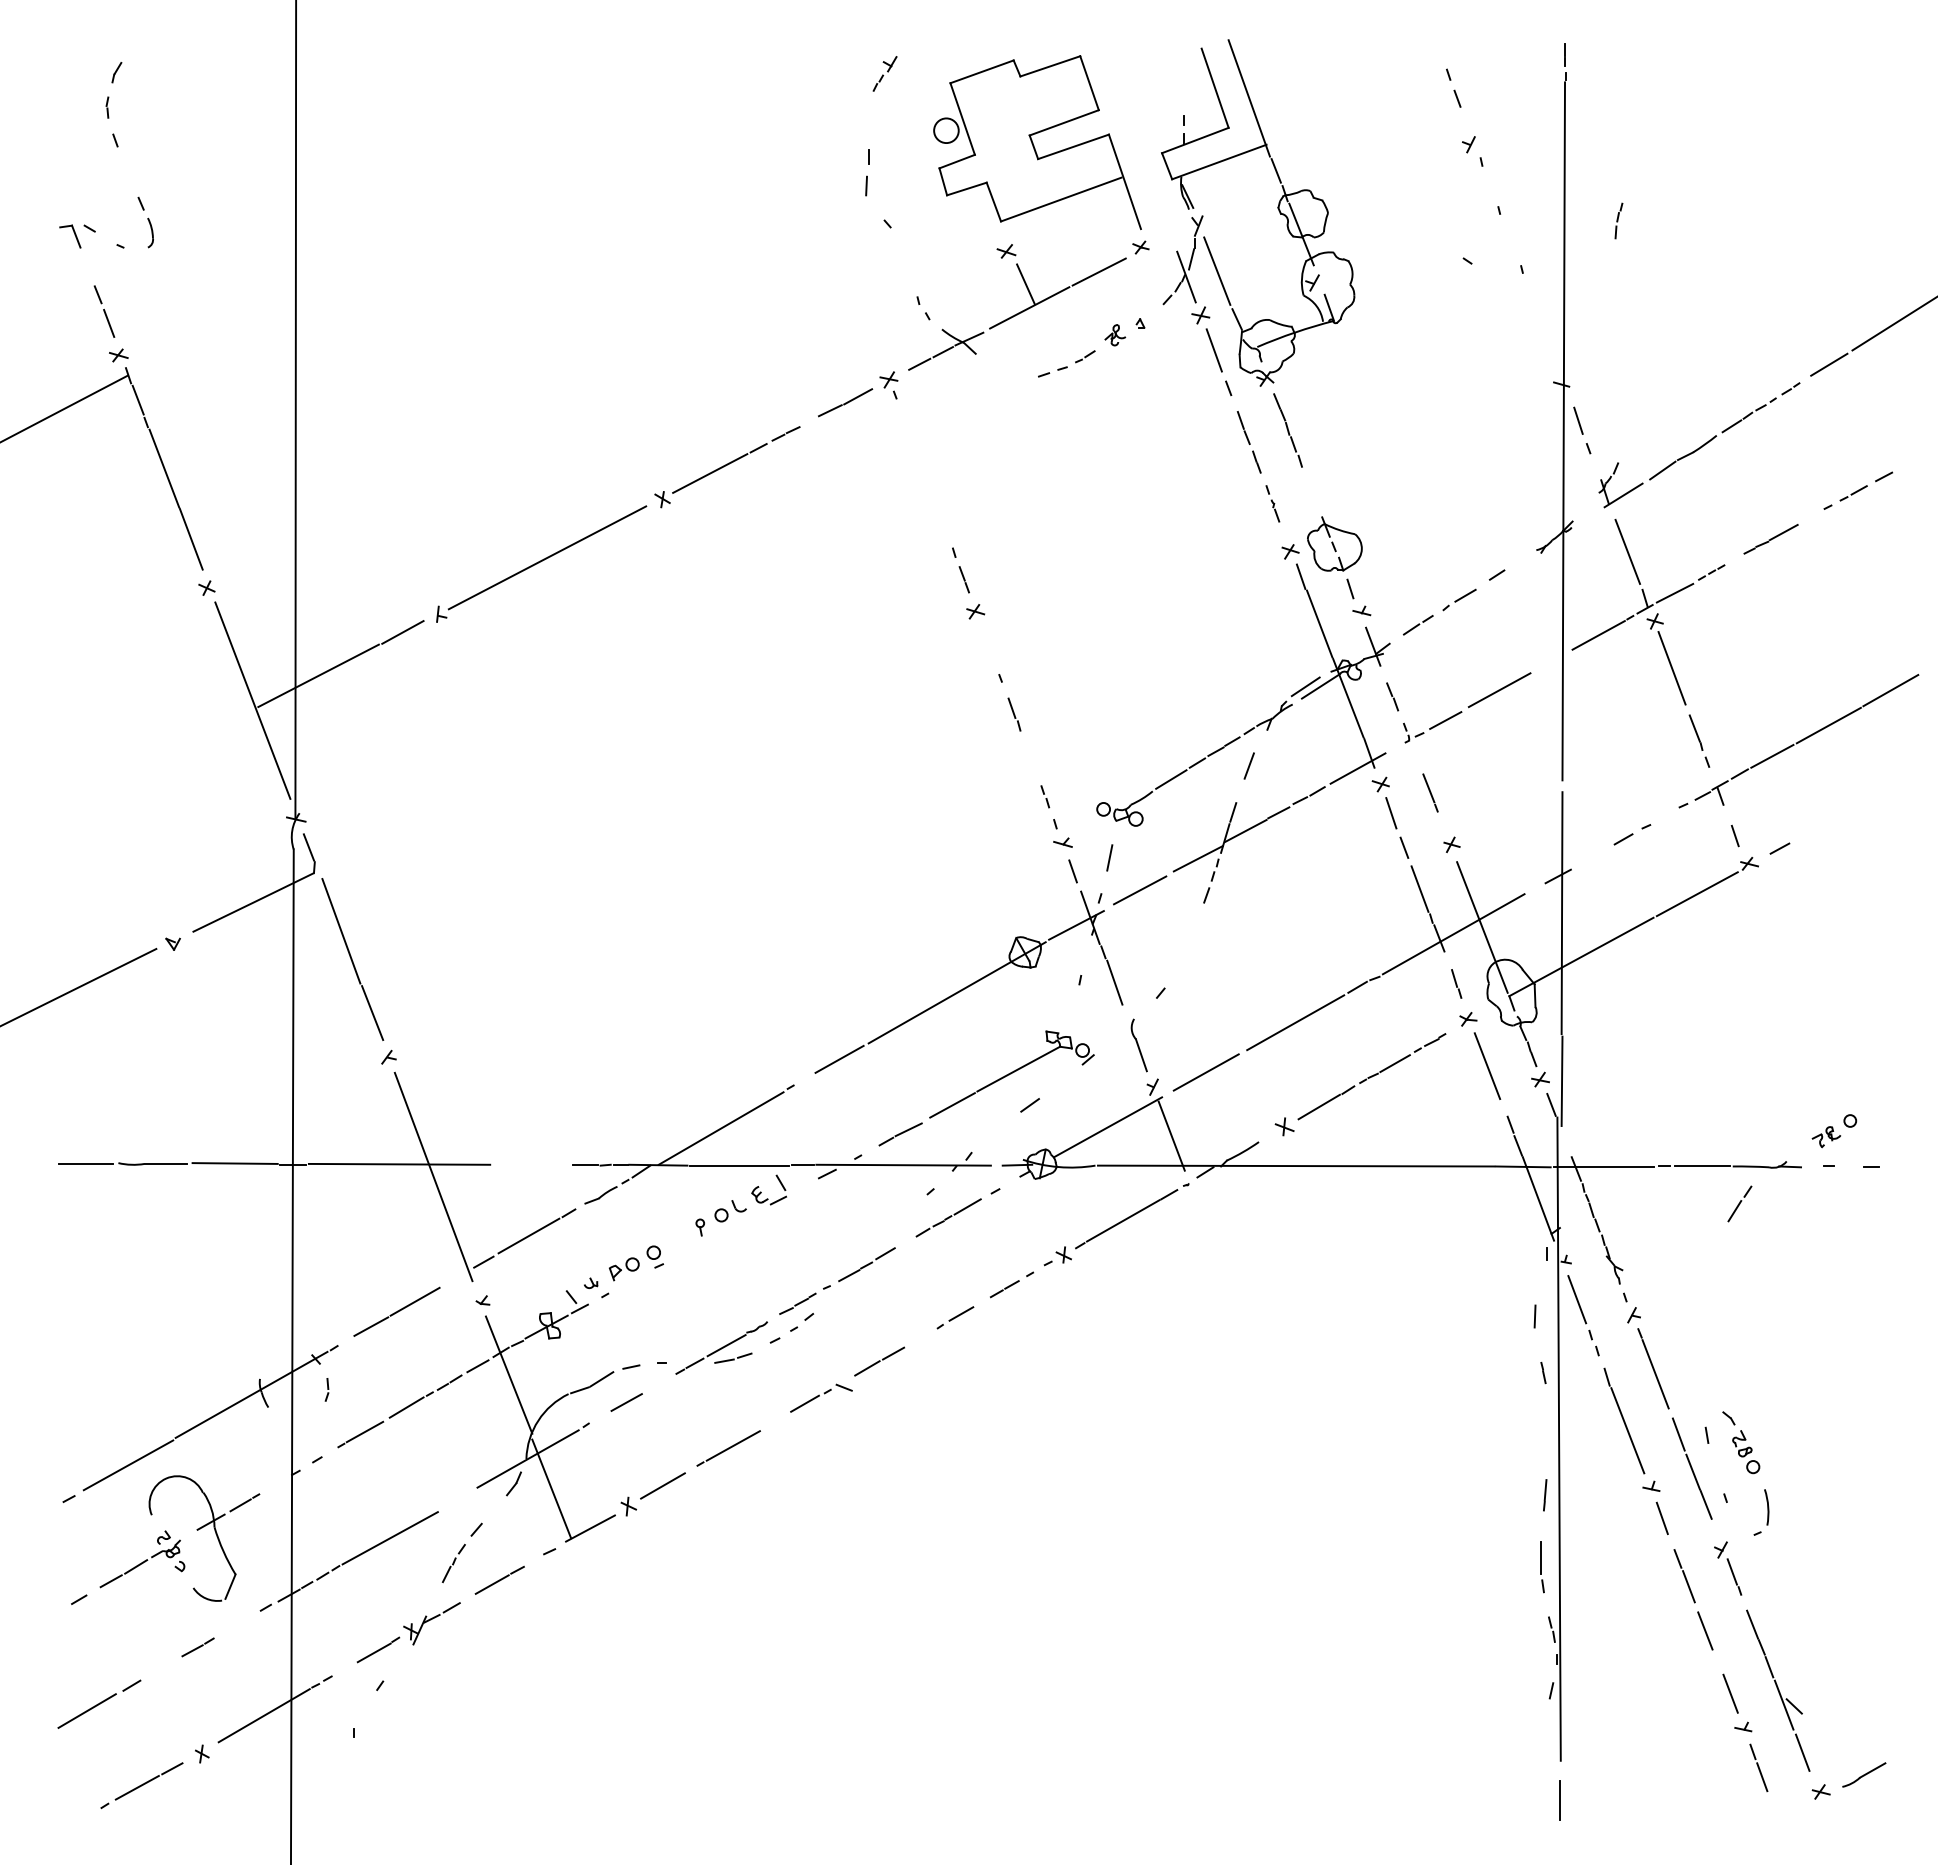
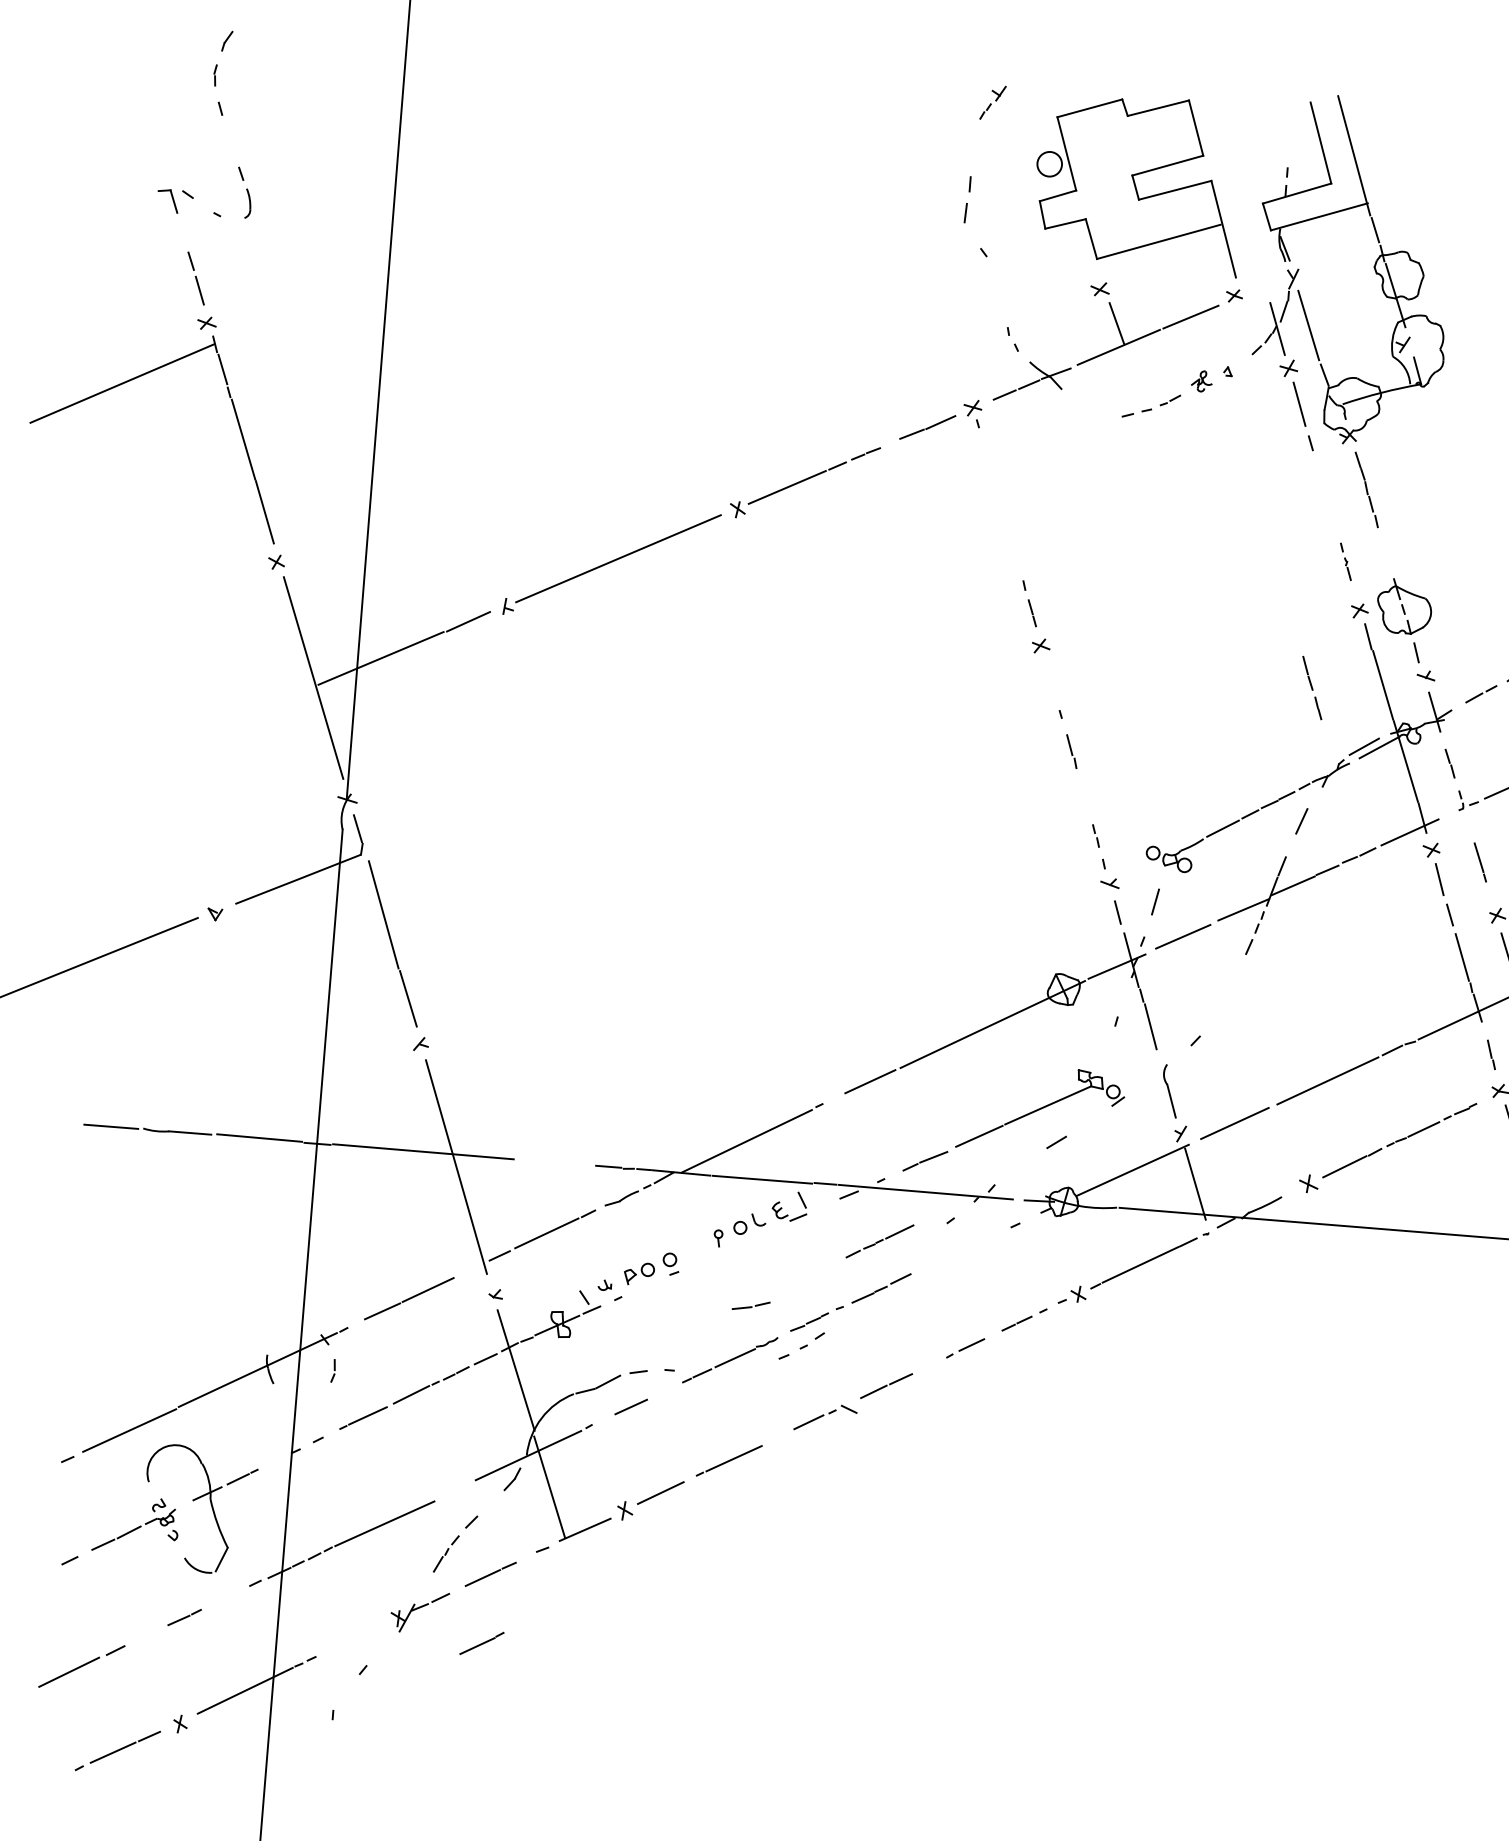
part: (1248, 442) -> (1311, 688), moved
line: (948, 1217) -> (879, 1241), moved
part: (733, 1357) -> (751, 1305), moved
line: (378, 1649) -> (482, 1643), moved

